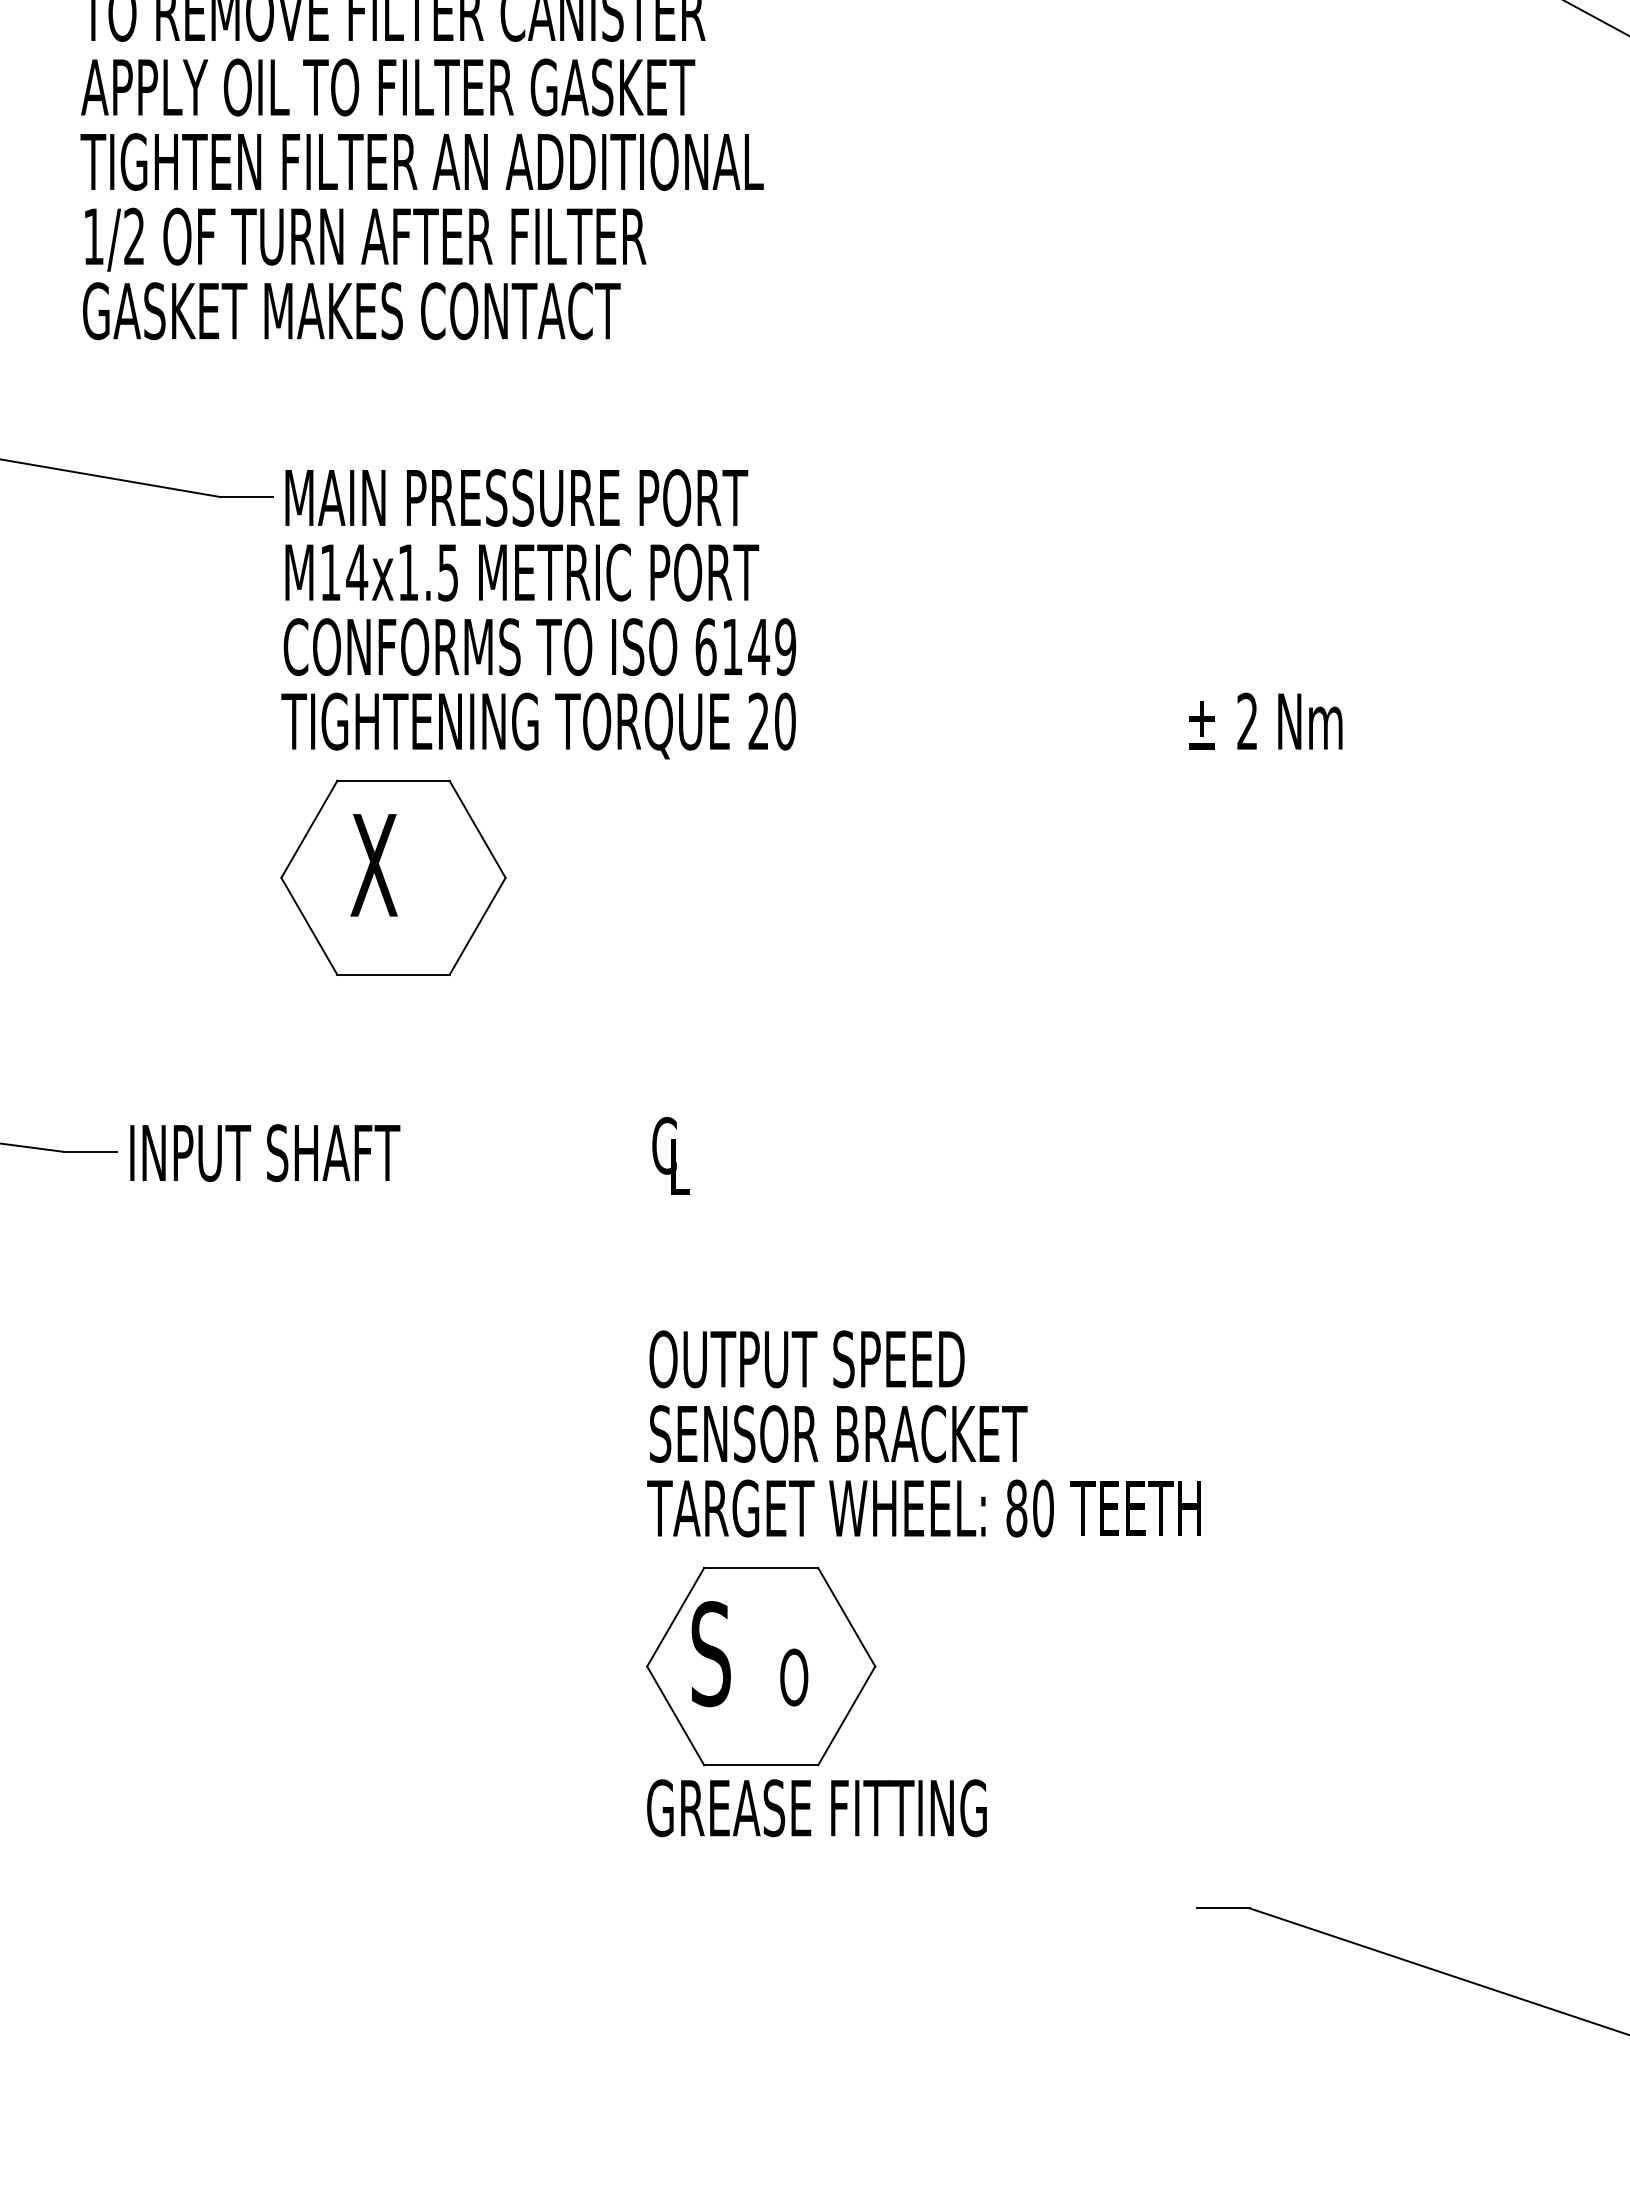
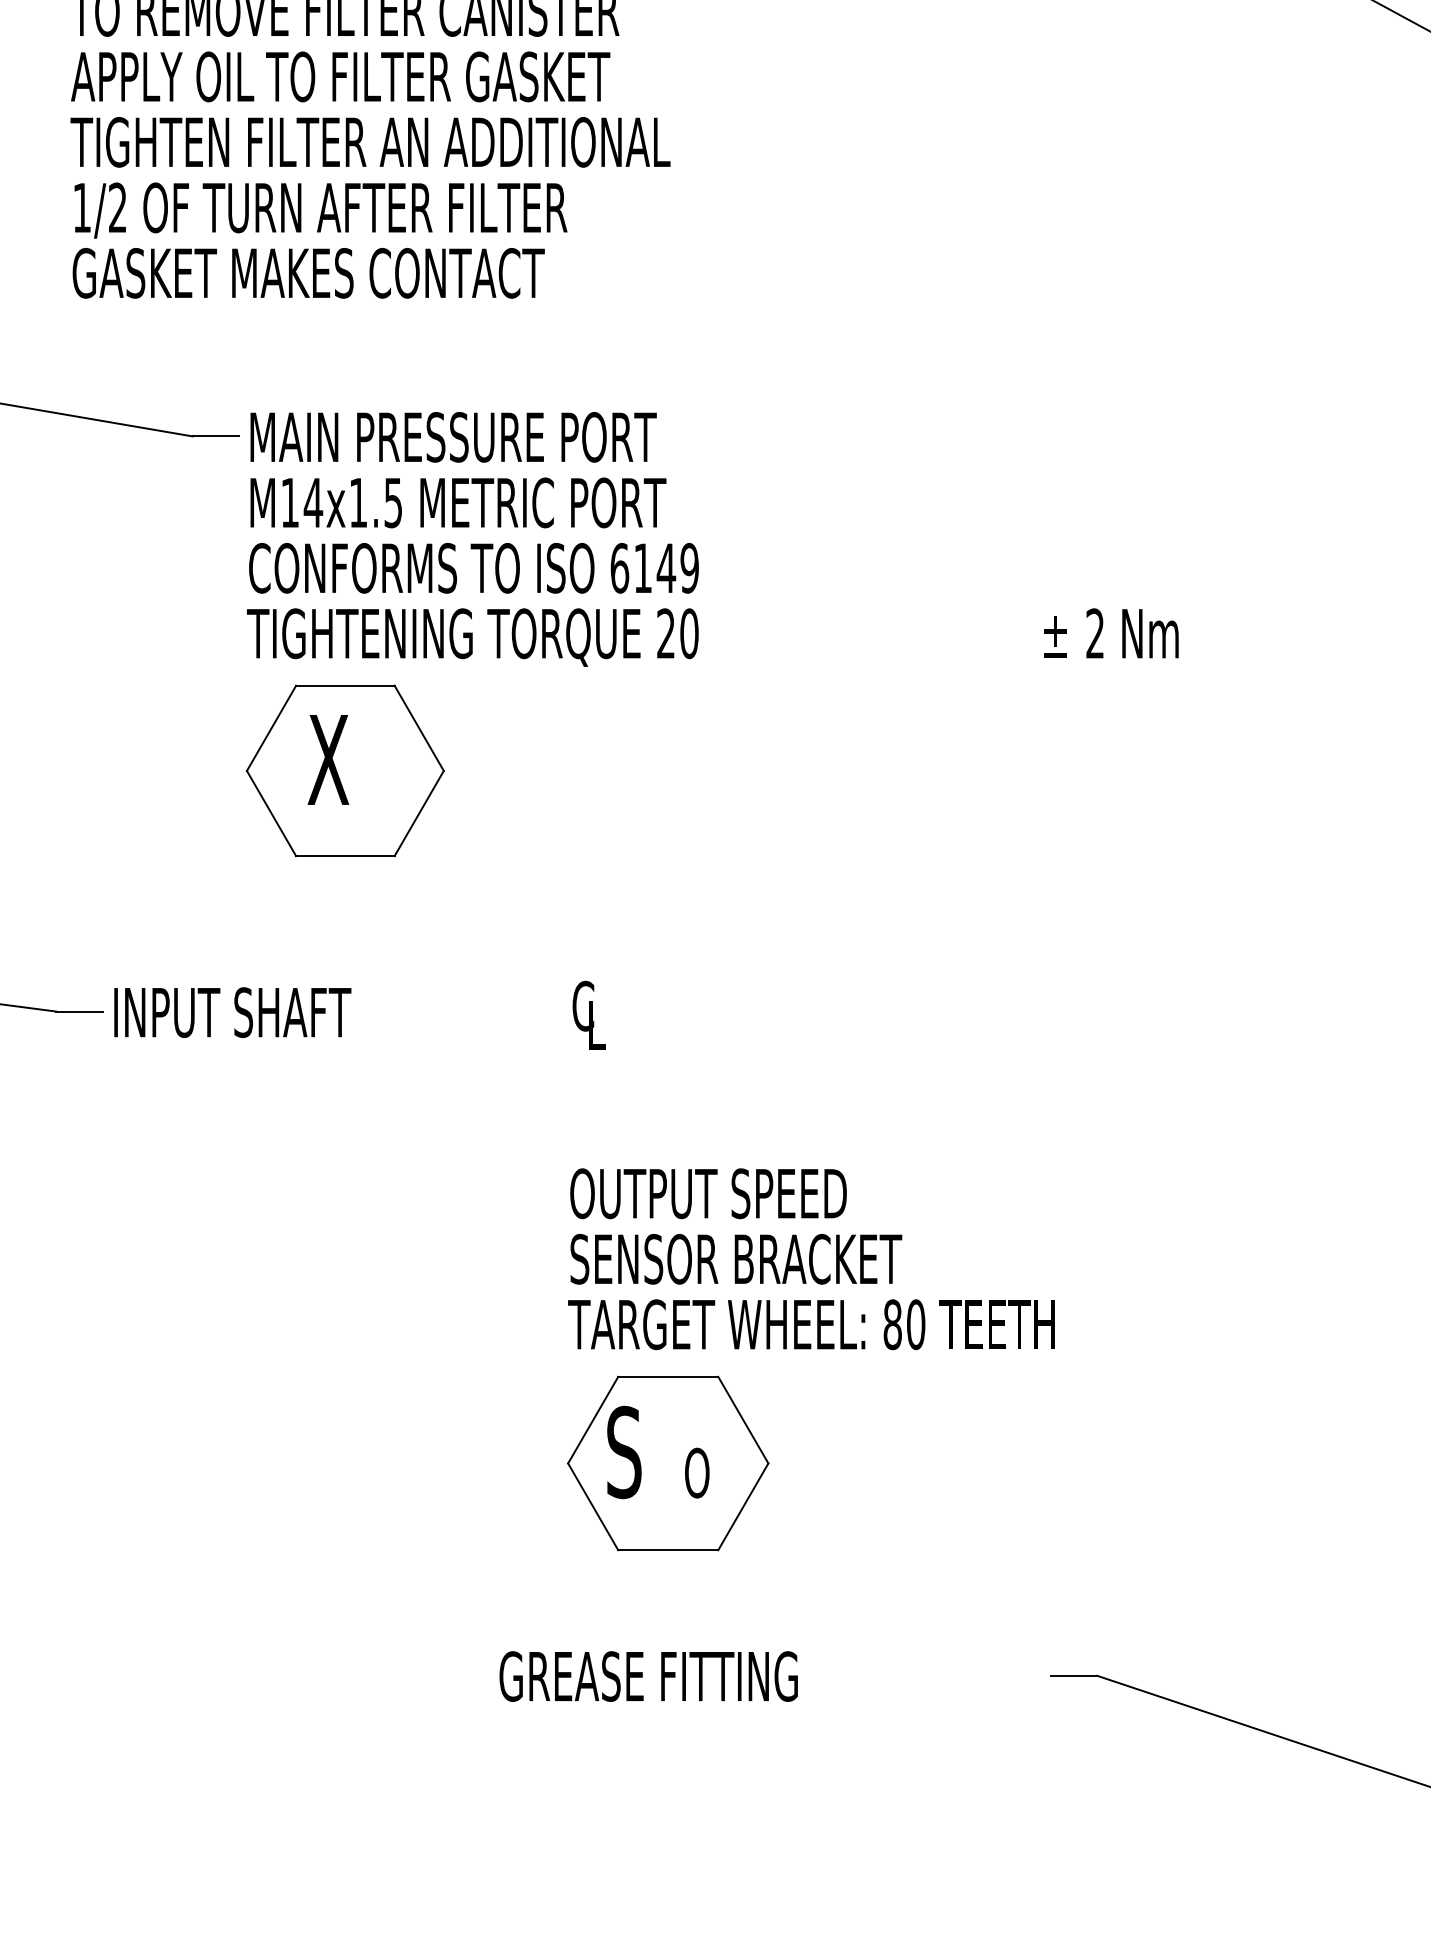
text: (816, 1808) -> (648, 1676), moved

